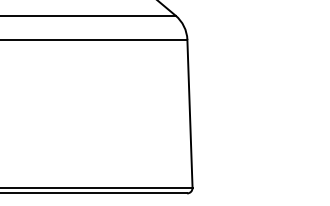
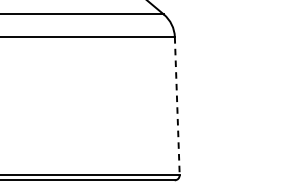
line: (189, 114) -> (176, 106), solid -> dashed

